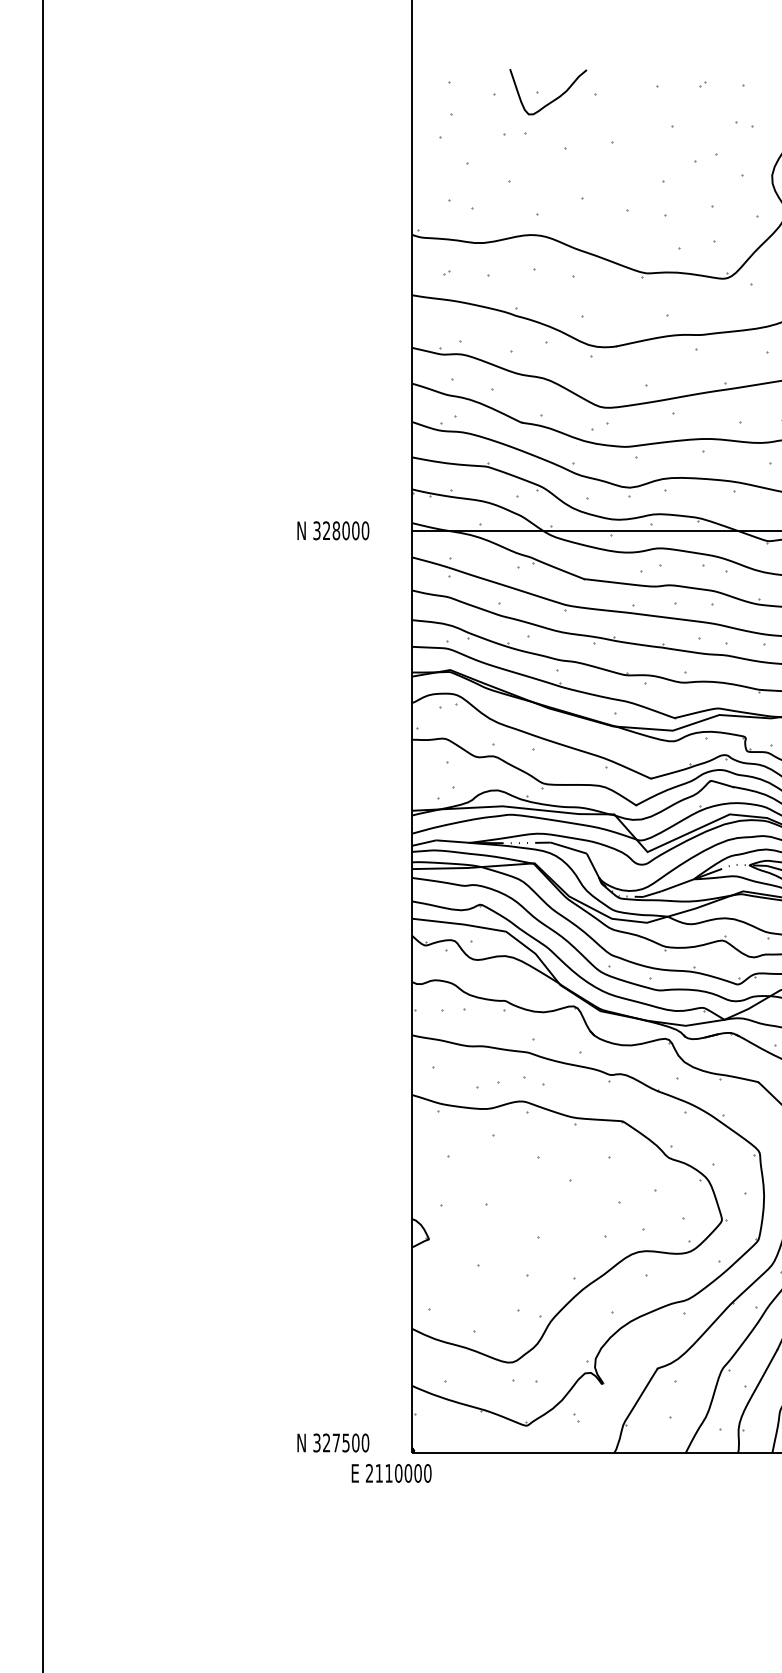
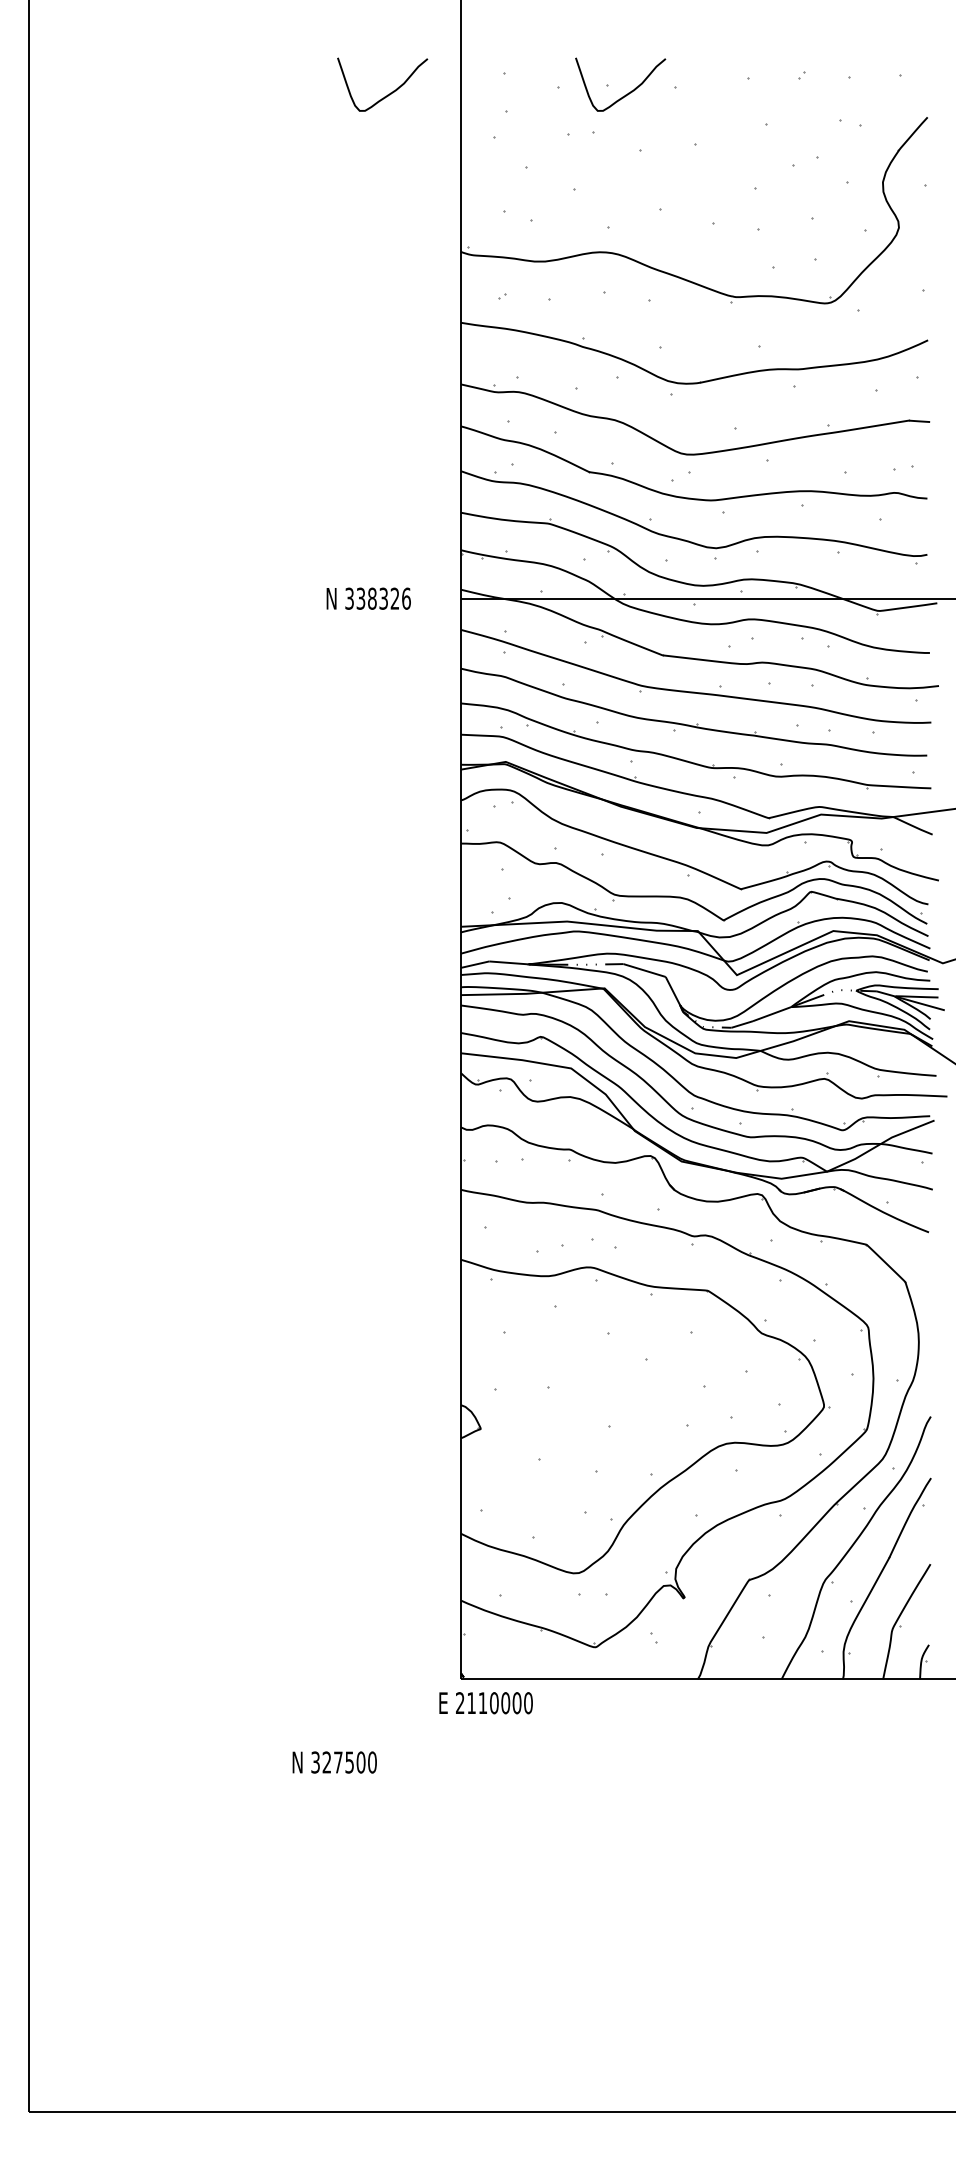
curve: (349, 100) -> (387, 94), added
text: (345, 530) -> (383, 598), 328000 -> 338326
text: (333, 1442) -> (334, 1762), moved
text: (391, 1473) -> (485, 1703), moved

